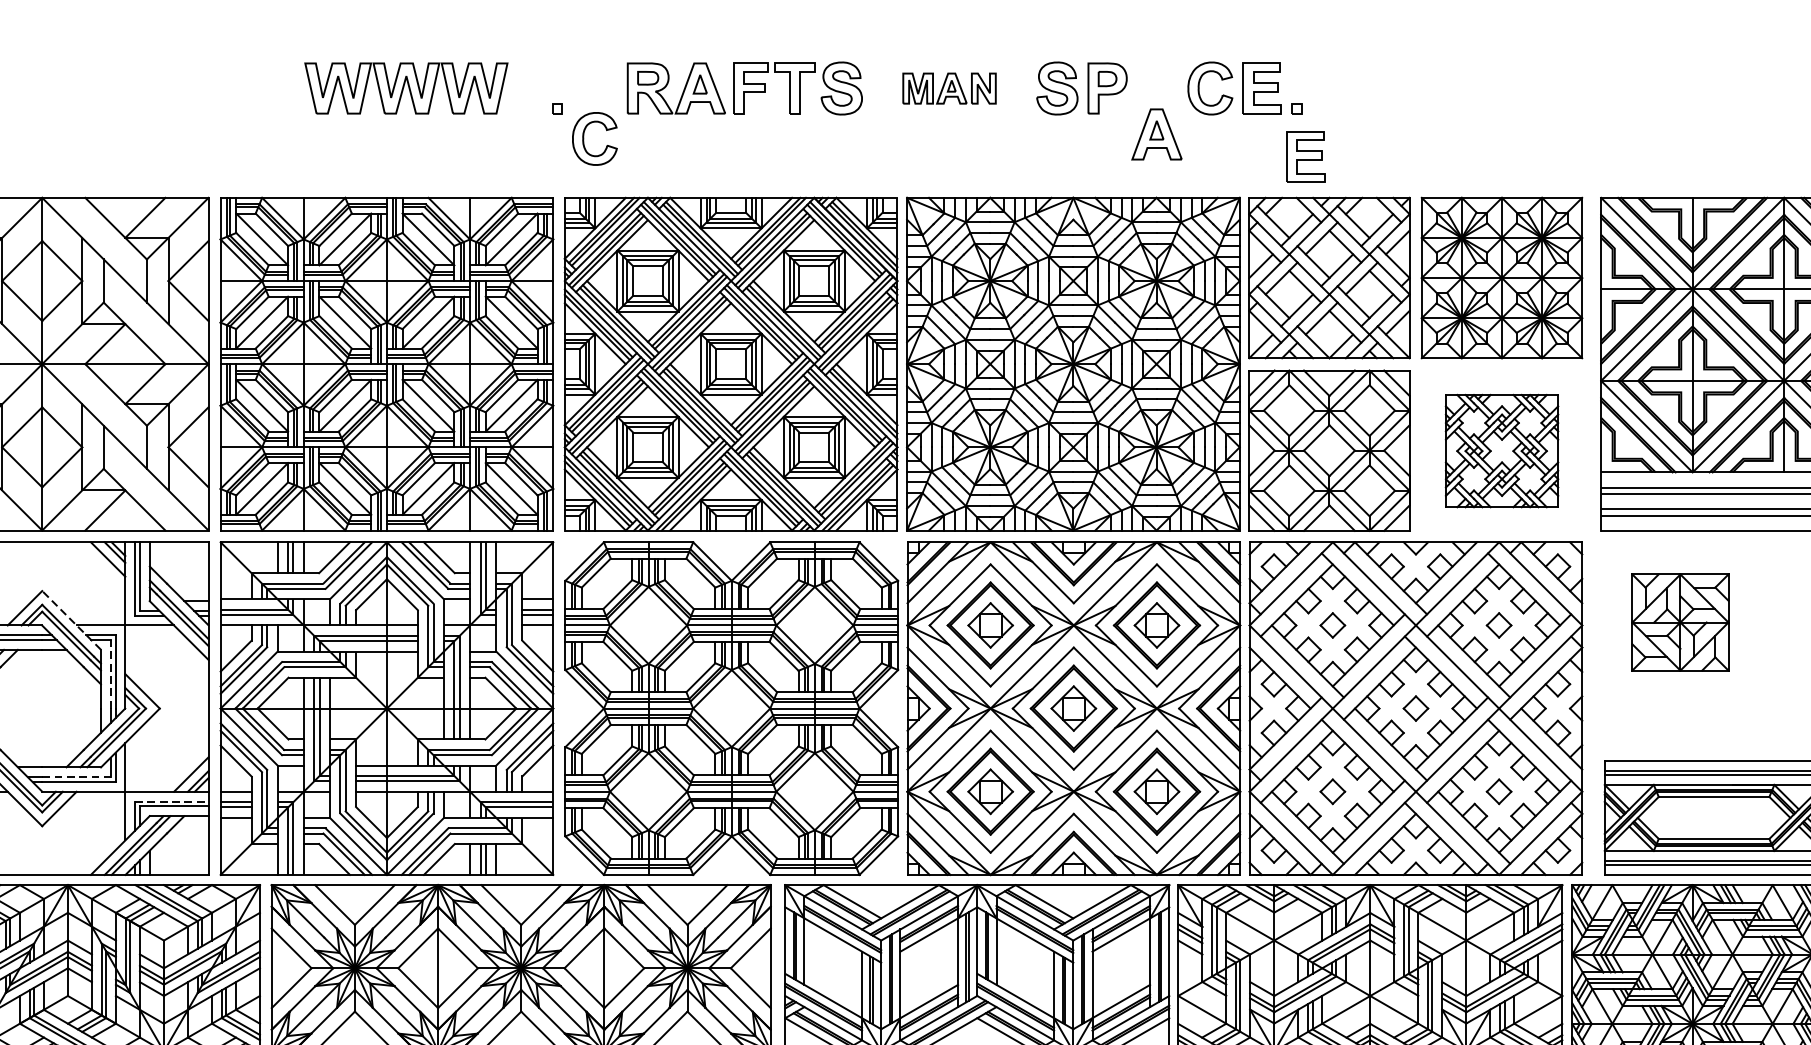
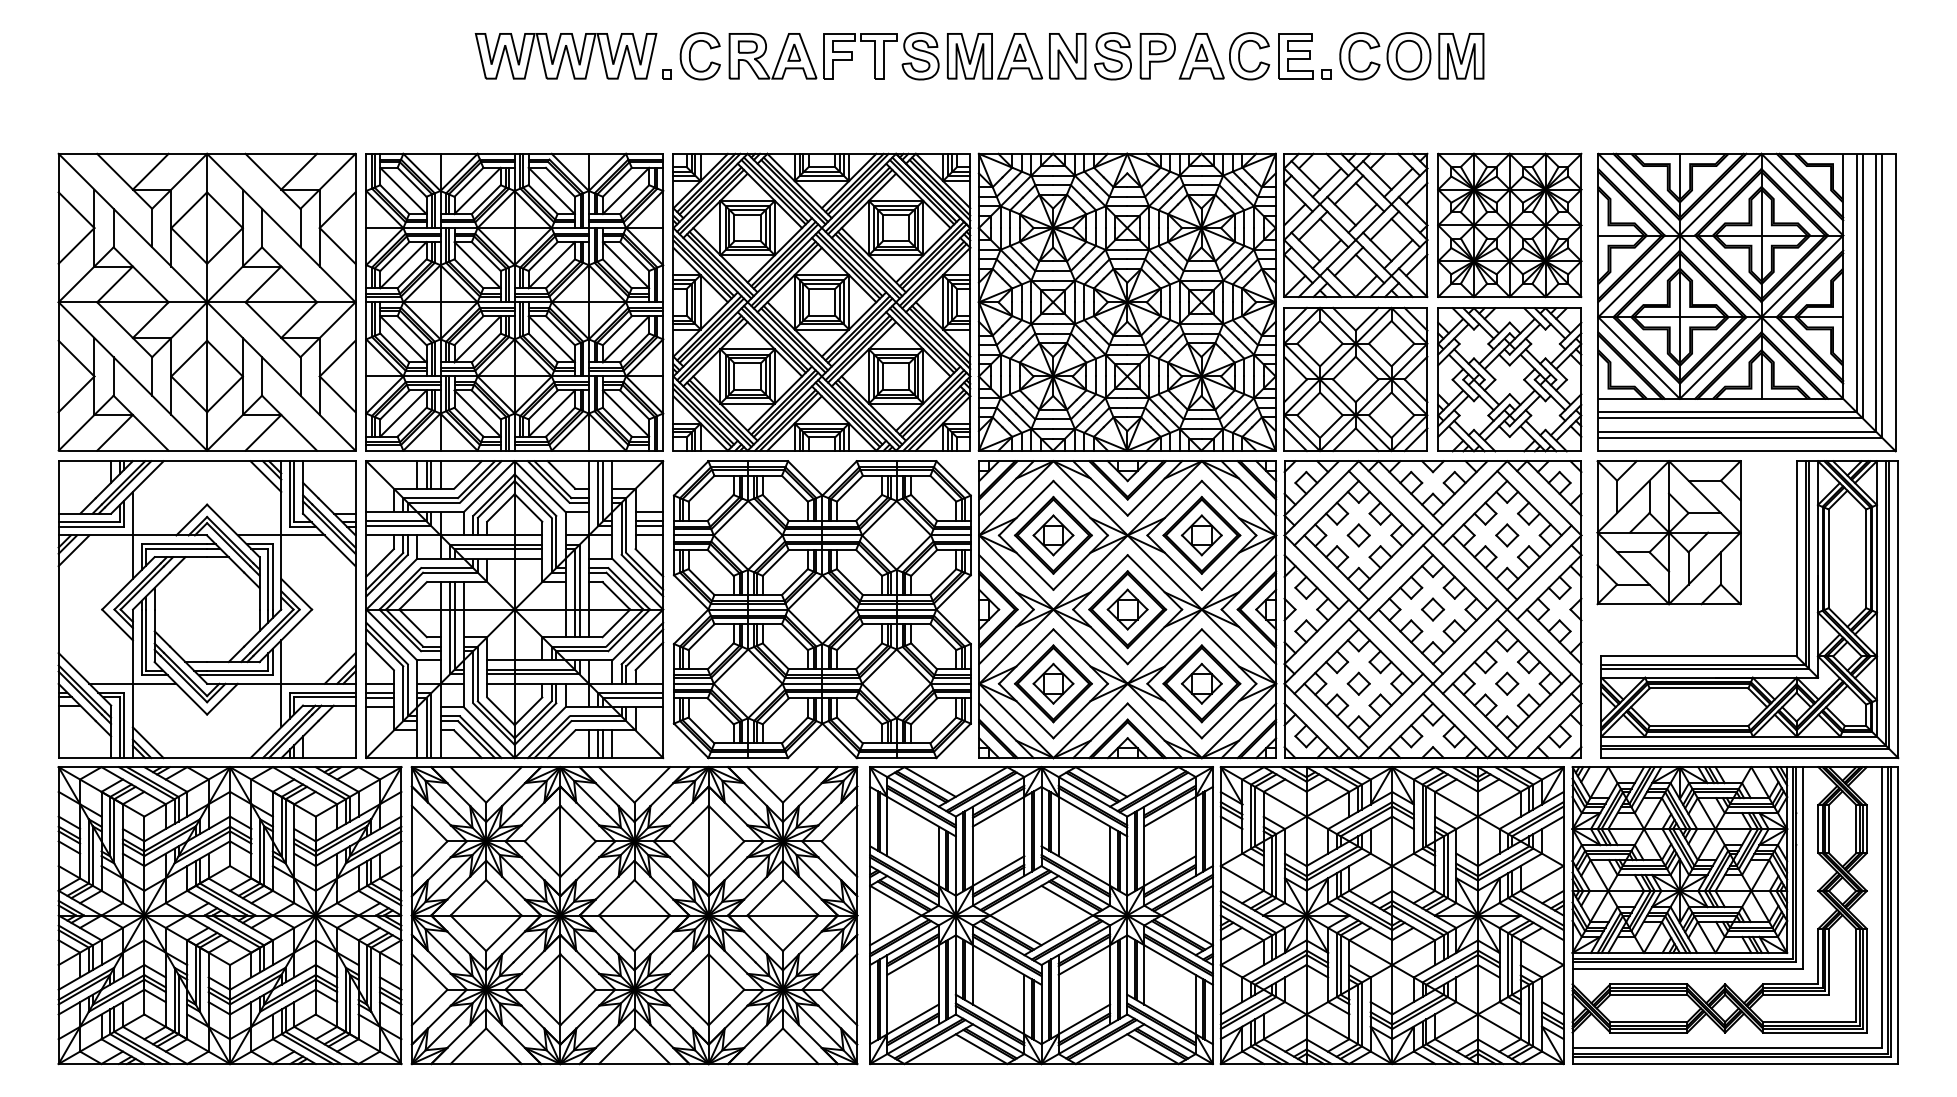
part: (405, 88) -> (565, 56), moved
part: (949, 88) -> (1016, 56), size x1.67
part: (1391, 88) -> (1411, 56), added
part: (1156, 134) -> (1201, 56), moved
part: (583, 139) -> (690, 56), moved
part: (1305, 157) -> (1334, 117), removed
part: (1501, 450) -> (1509, 379), size x1.43
line: (71, 619) -> (233, 530), dashed -> solid
part: (1679, 622) -> (1668, 532), size x1.67
line: (111, 674) -> (268, 579), dashed -> solid
line: (76, 776) -> (237, 670), dashed -> solid
line: (171, 801) -> (322, 692), dashed -> solid

